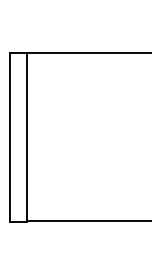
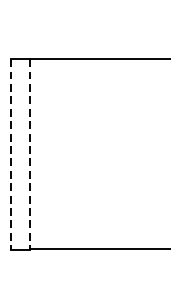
line: (9, 137) -> (10, 155), solid -> dashed
line: (27, 137) -> (30, 155), solid -> dashed

